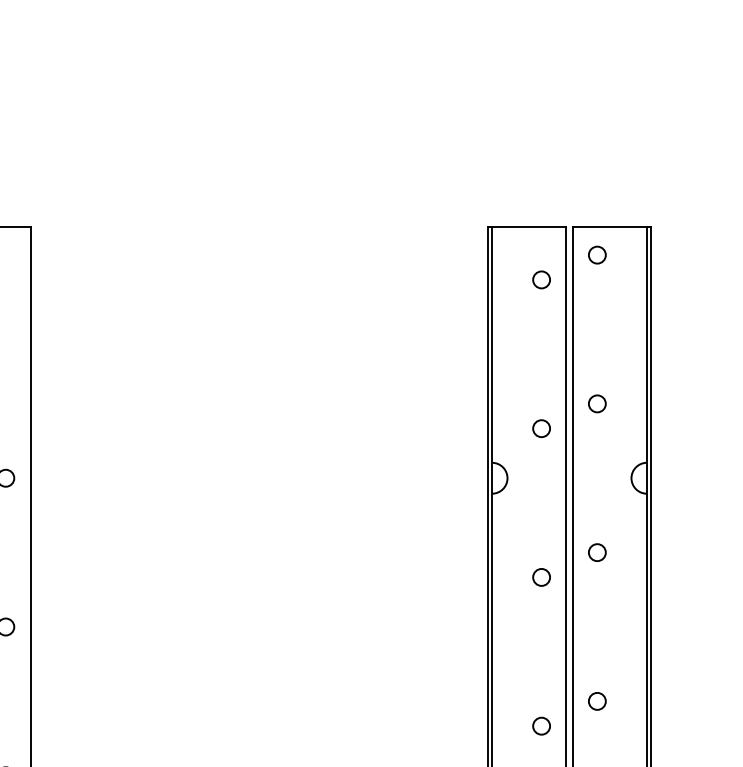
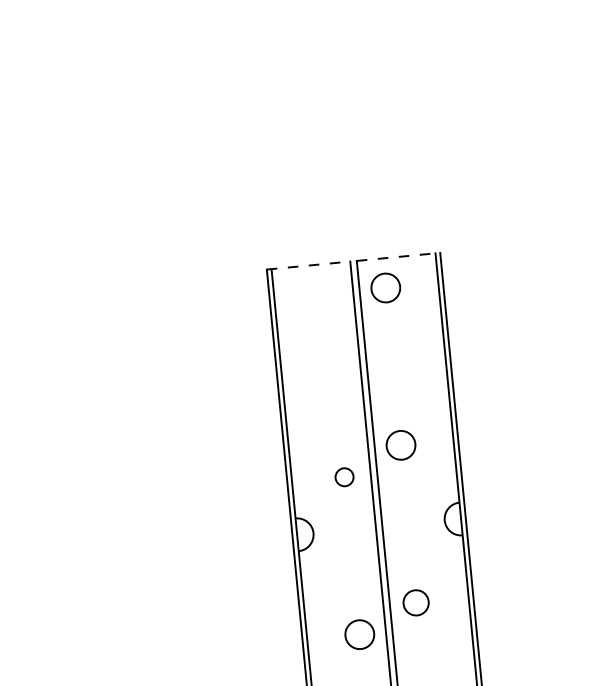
line: (527, 227) -> (309, 265), solid -> dashed
line: (612, 227) -> (399, 257), solid -> dashed
circle: (597, 254) -> (385, 287), size x1.6
circle: (541, 279) -> (329, 319), removed
circle: (596, 403) -> (400, 445), size x1.6
circle: (597, 552) -> (416, 602), size x1.4
circle: (541, 577) -> (359, 634), size x1.6

